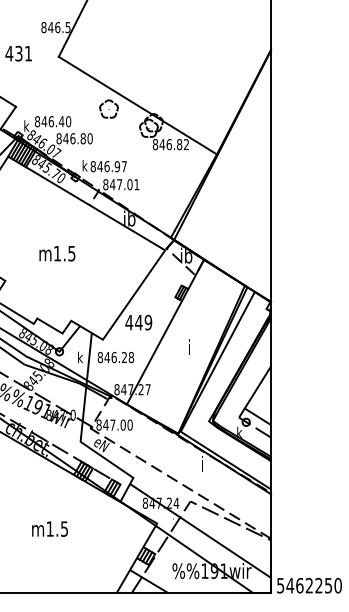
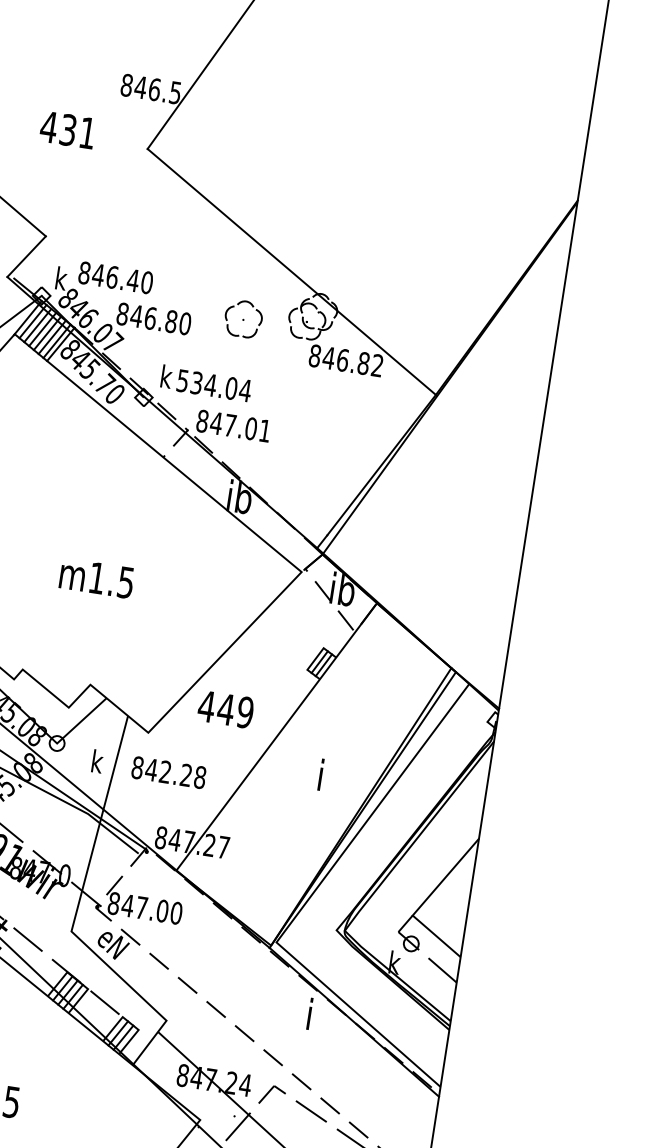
part: (108, 108) -> (242, 317), moved
text: (108, 166) -> (213, 385), 846.97 -> 534.04
text: (57, 253) -> (97, 577), moved
text: (113, 357) -> (164, 771), 846.28 -> 842.28

